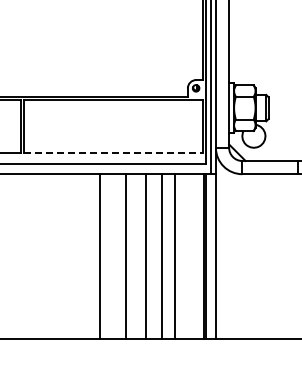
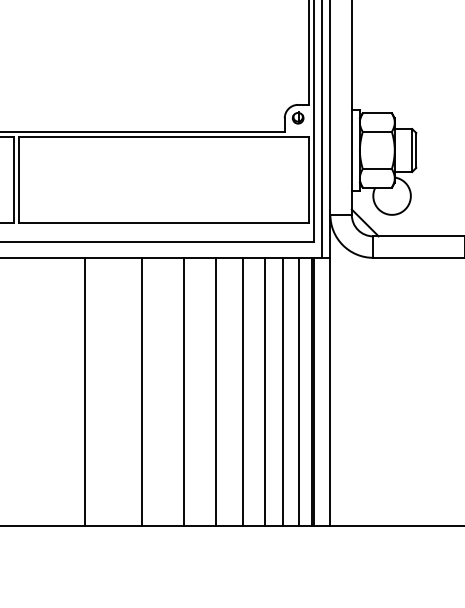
line: (114, 152) -> (165, 222), dashed -> solid
line: (64, 256) -> (84, 391), added
line: (186, 256) -> (282, 391), added
line: (196, 256) -> (298, 391), added

